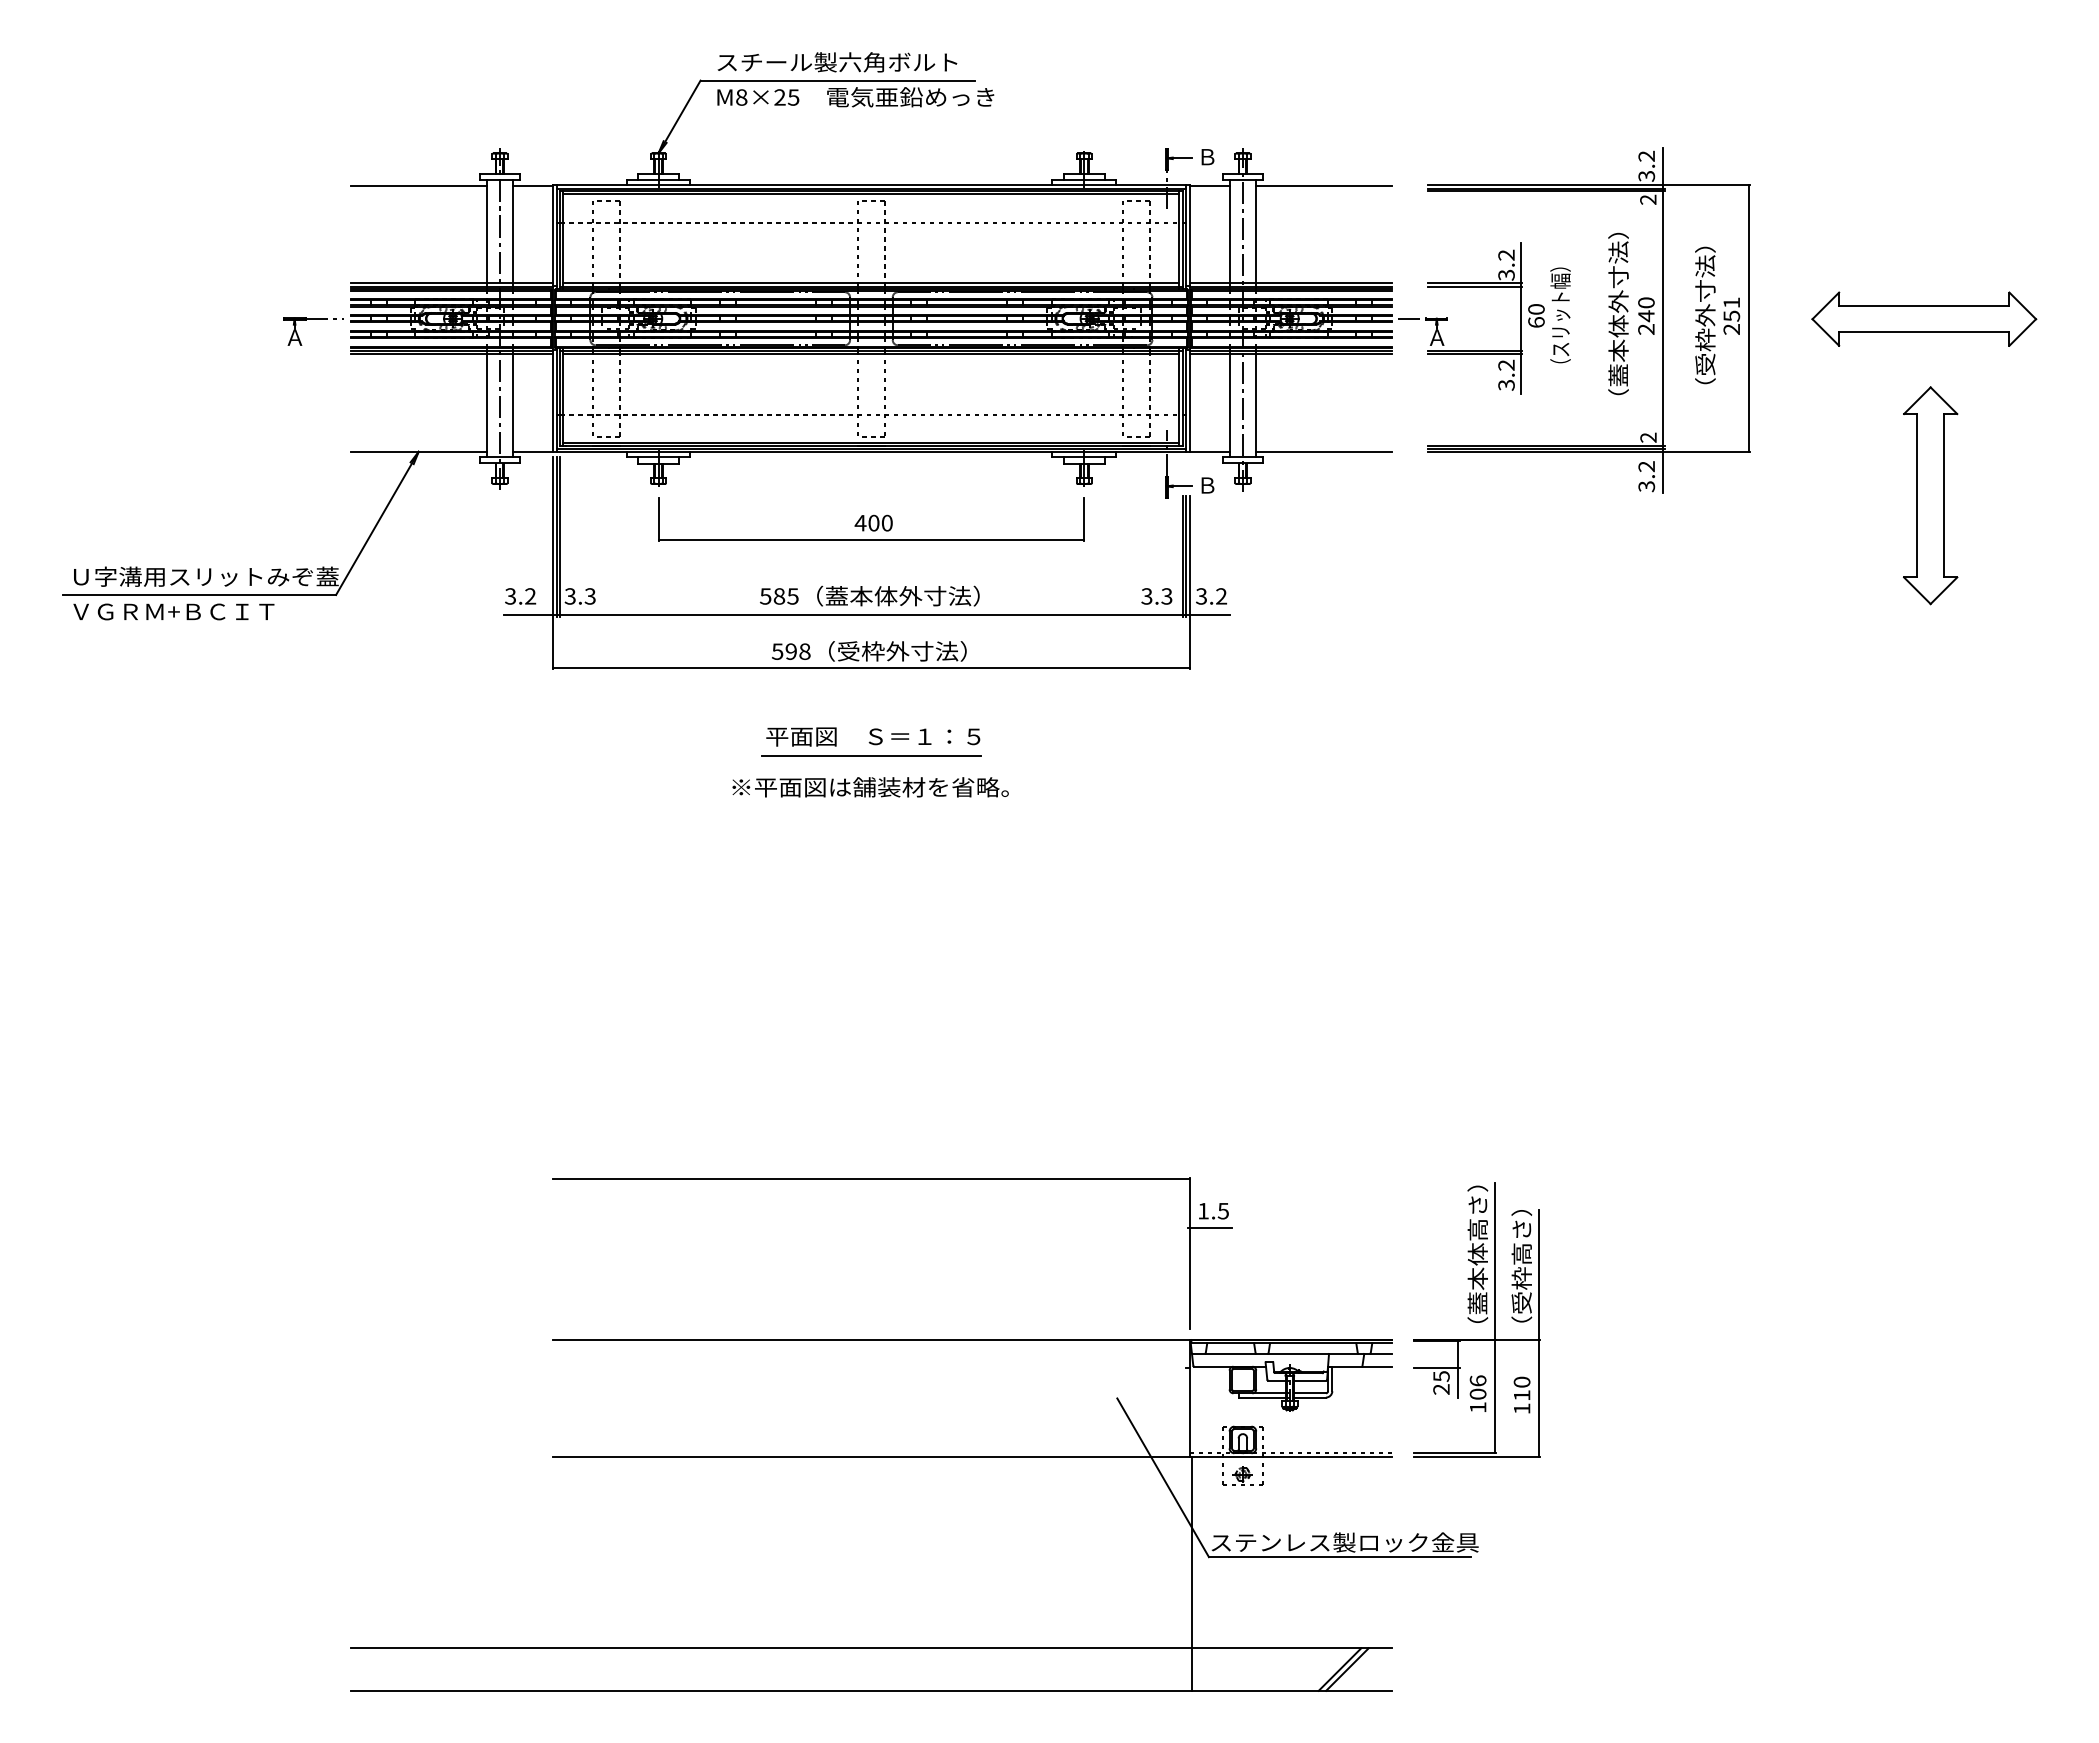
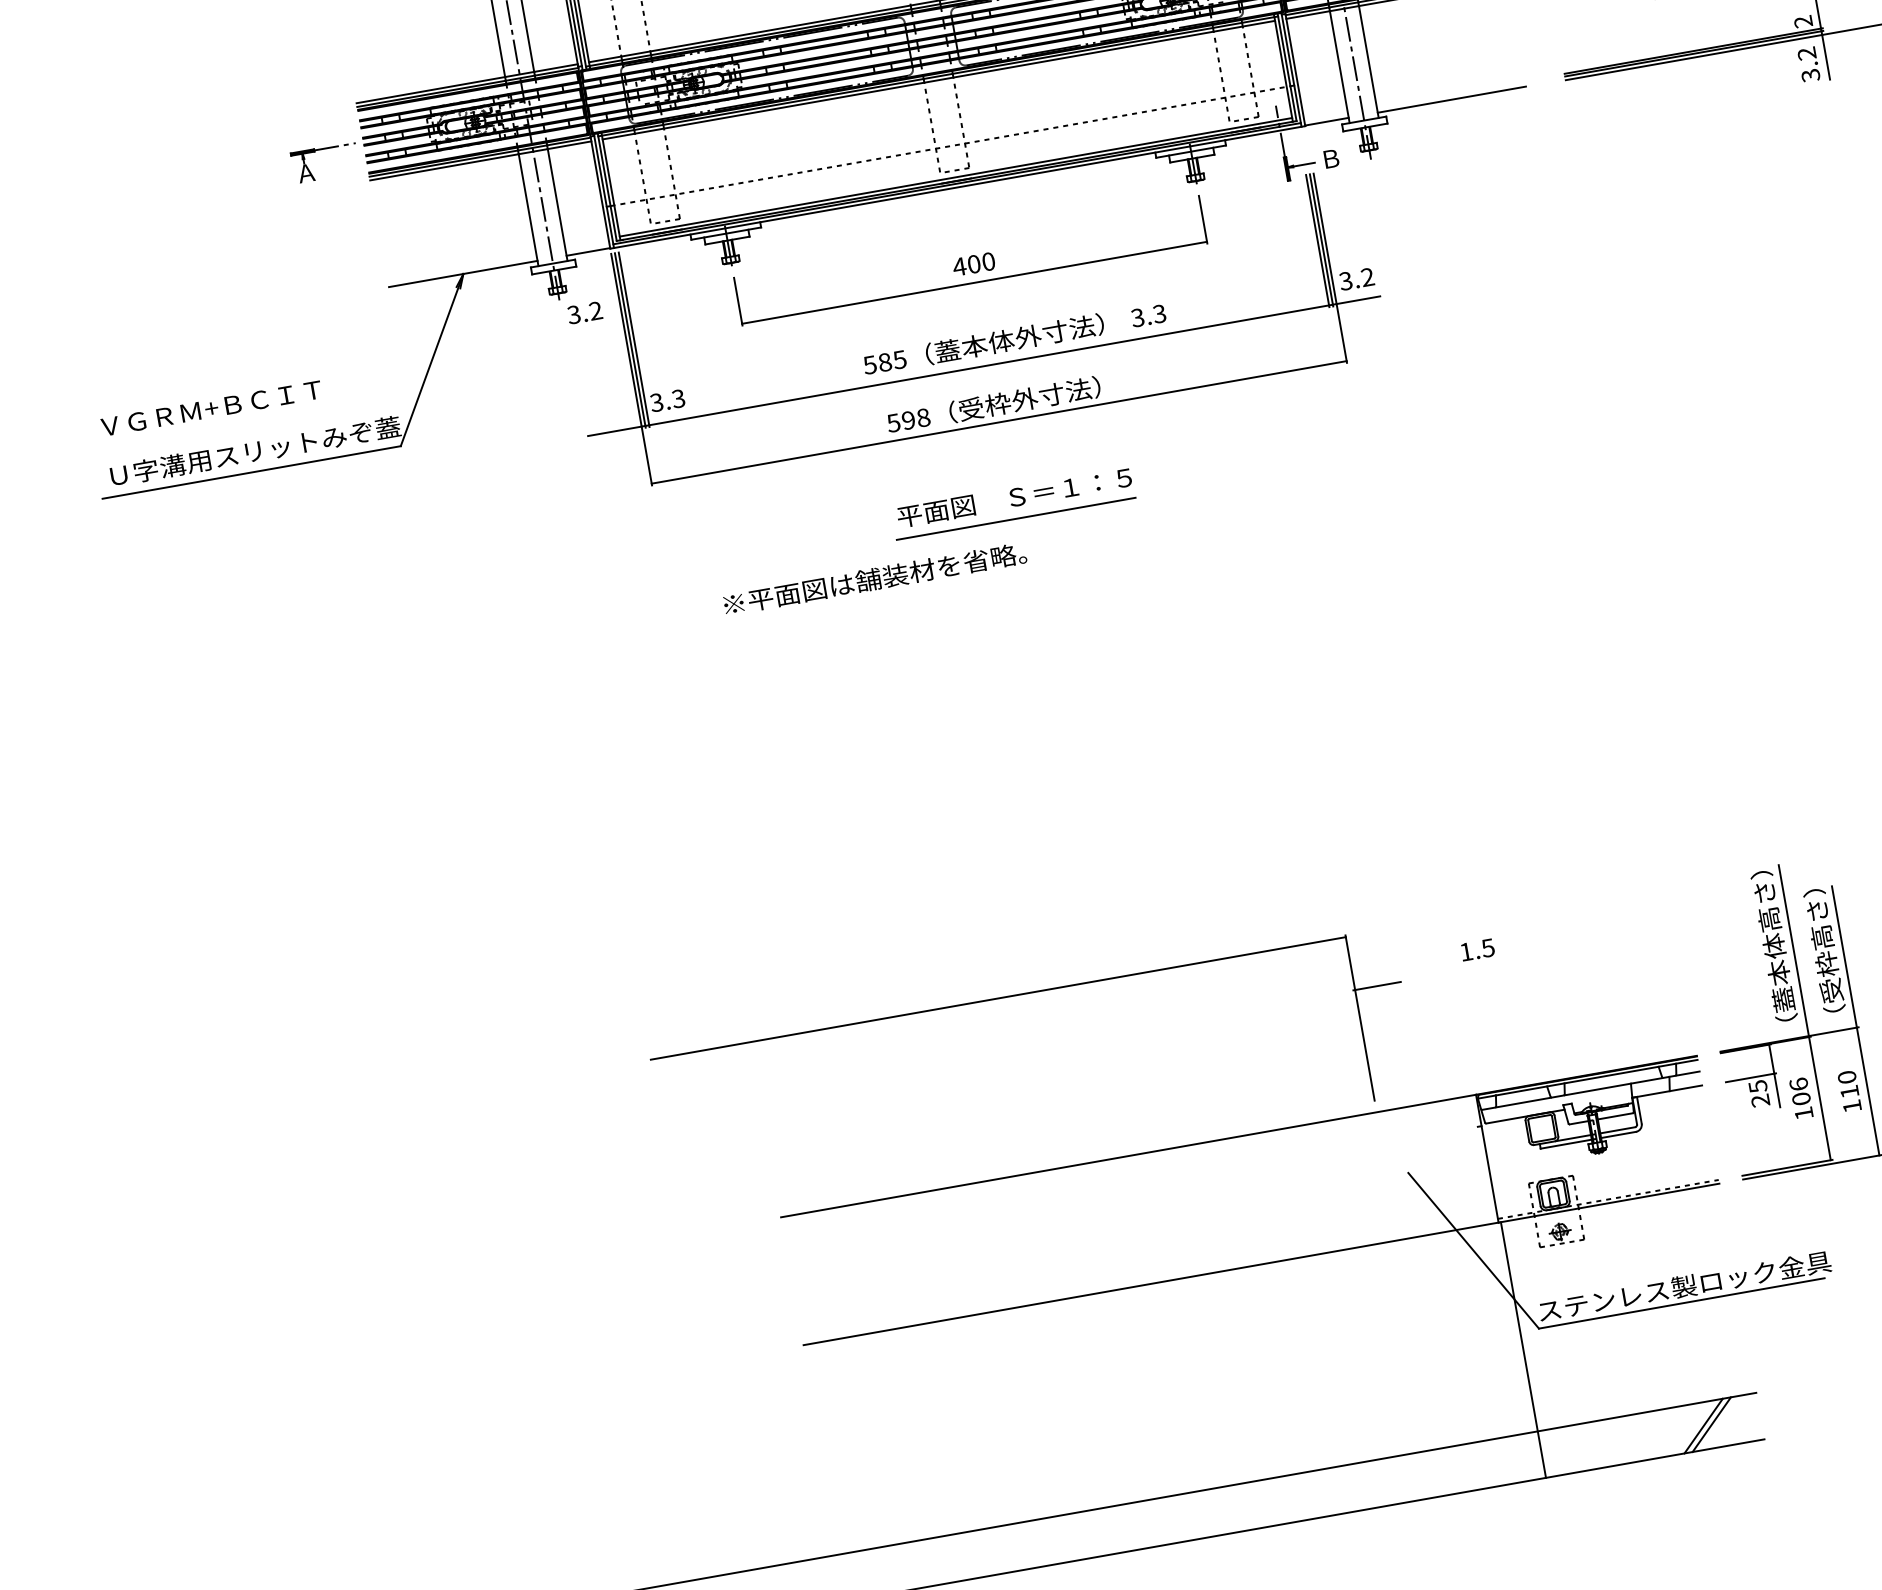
text: (520, 596) -> (584, 312), moved
text: (1156, 596) -> (1148, 316), moved
text: (173, 611) -> (211, 408), moved
text: (870, 787) -> (874, 579), moved
part: (892, 1179) -> (1021, 994), moved

